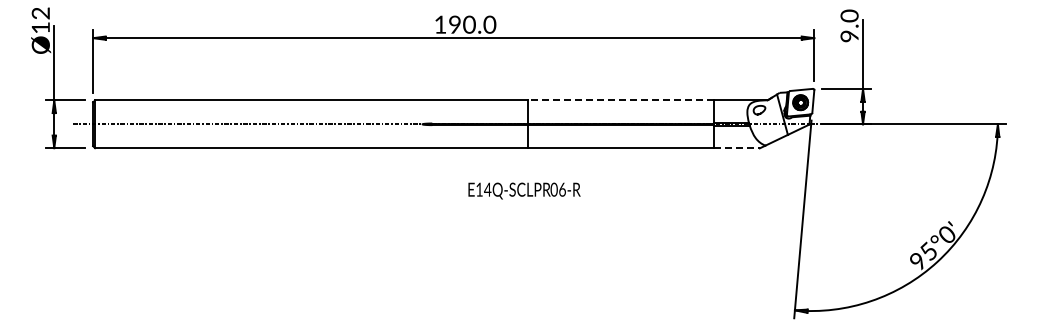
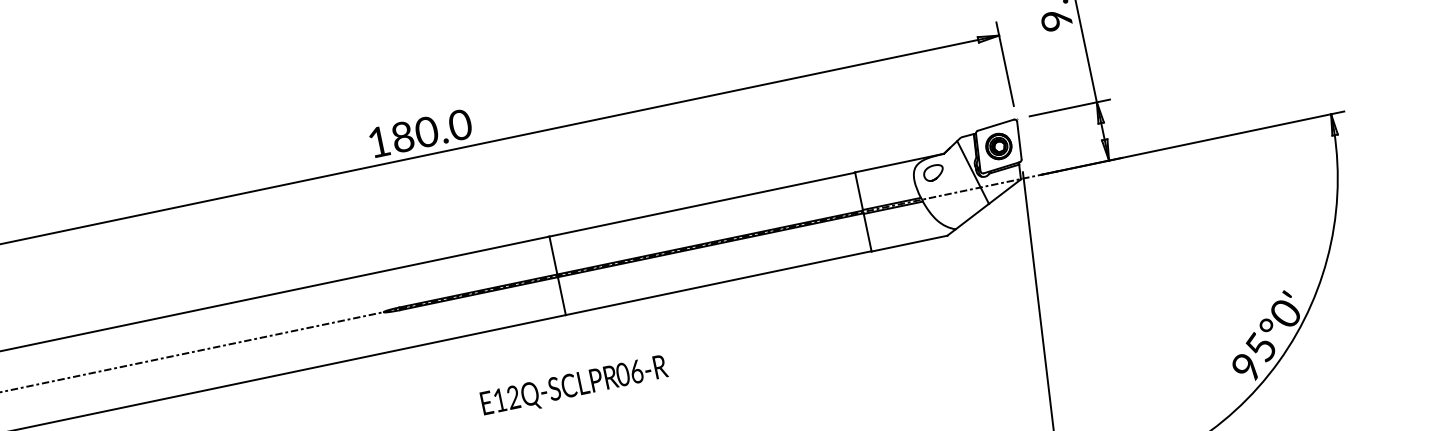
text: (454, 25) -> (402, 138), 190.0 -> 180.0
line: (621, 100) -> (703, 204), dashed -> solid
line: (736, 148) -> (908, 243), dashed -> solid
text: (487, 189) -> (513, 397), E14Q-SCLPR -> E12Q-SCLPR

